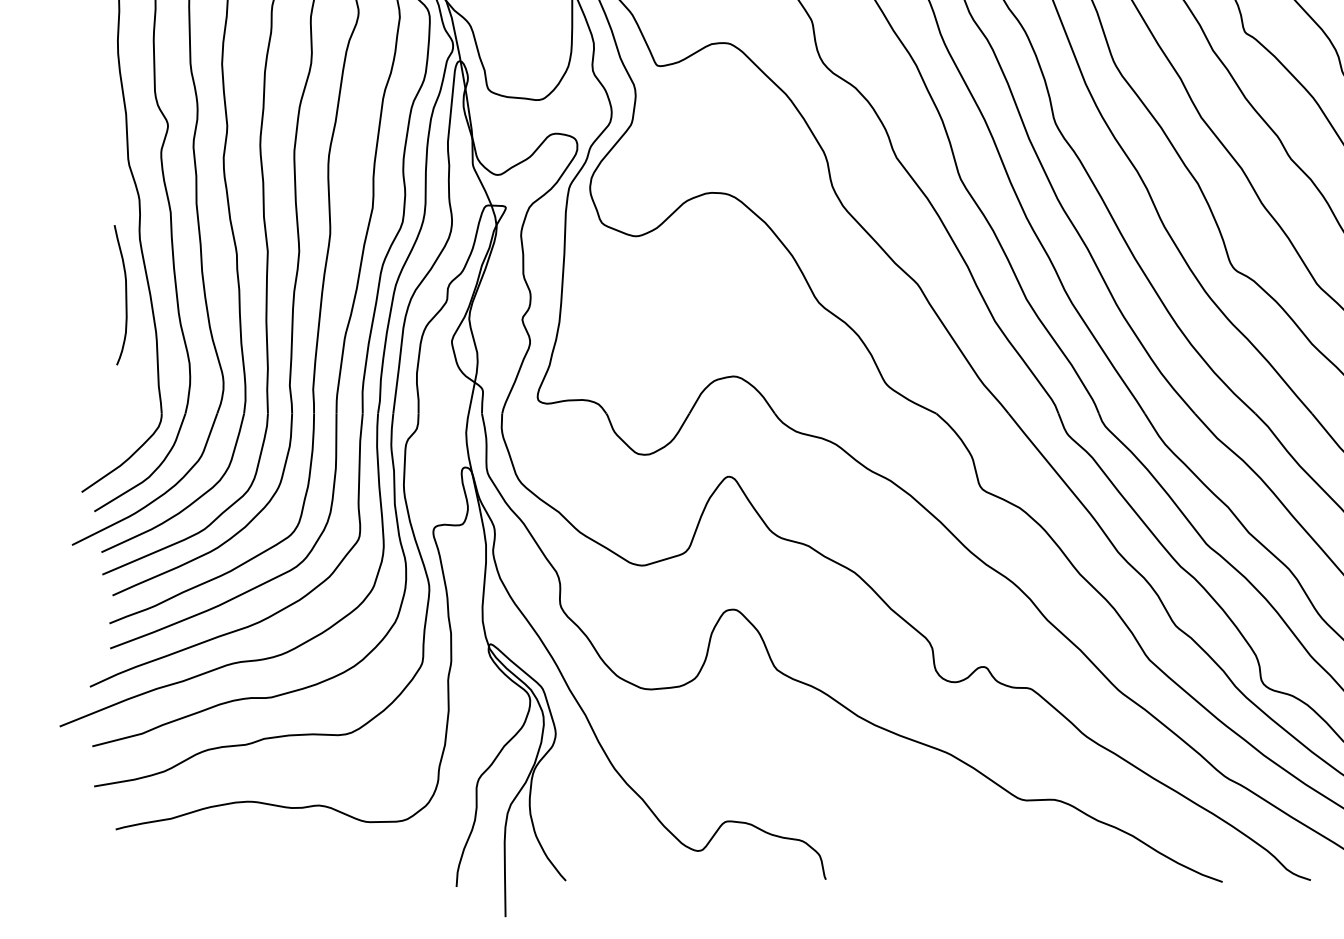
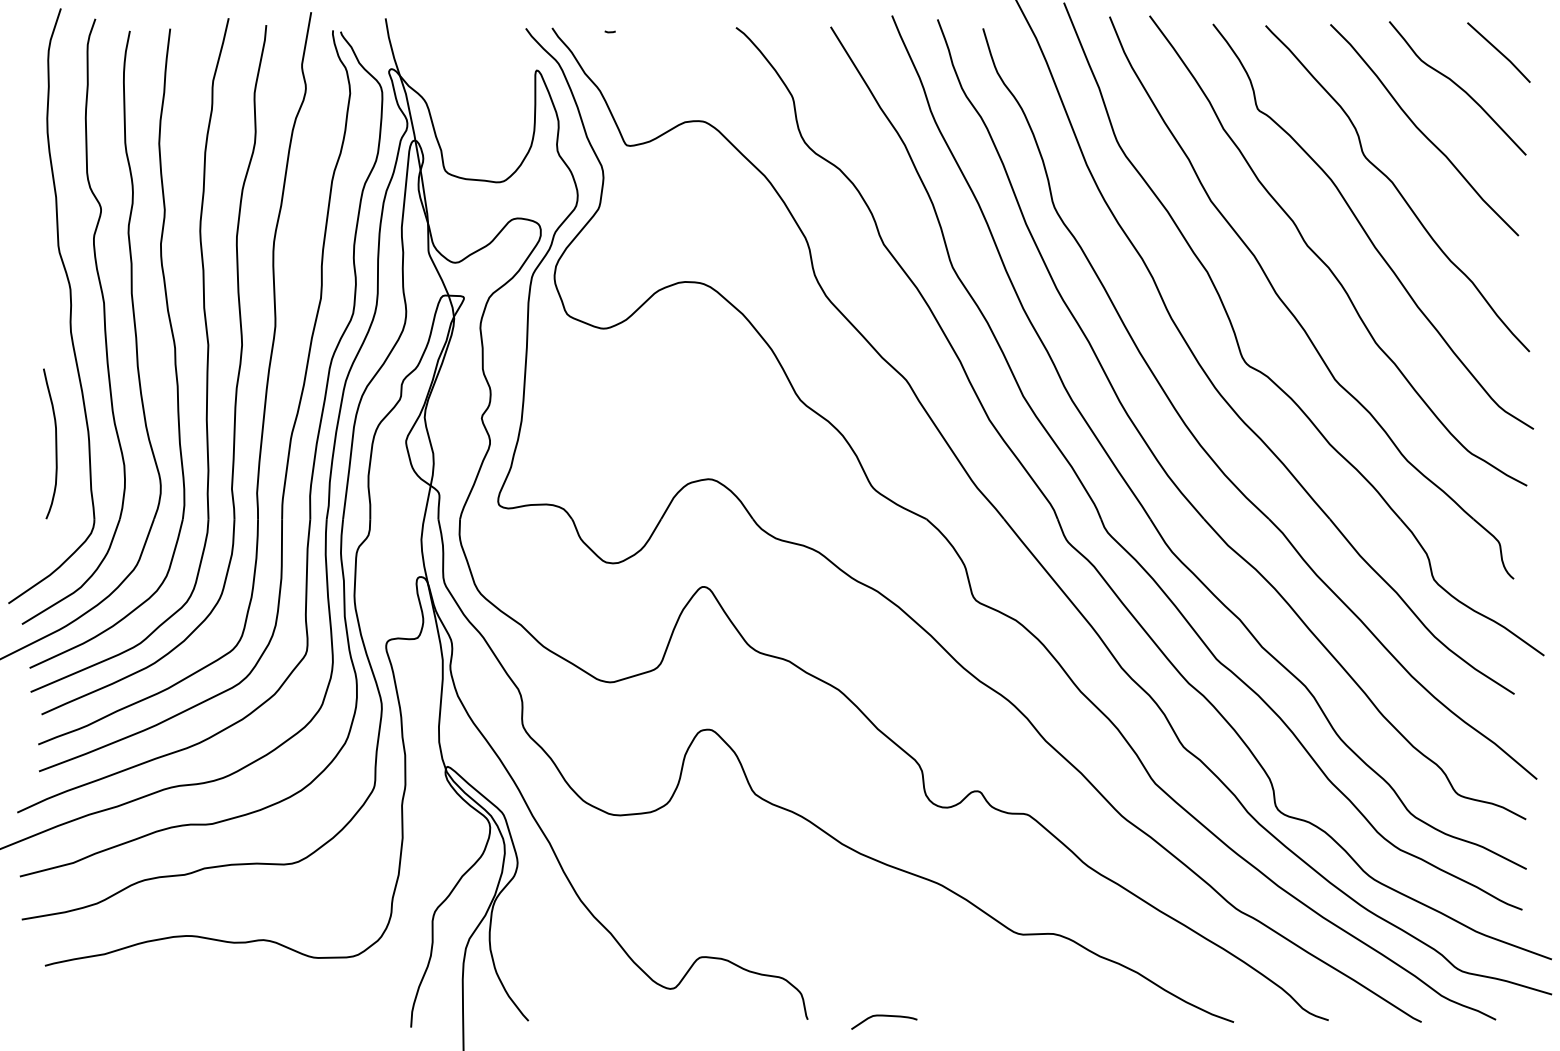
curve: (125, 294) -> (55, 443), moved
curve: (897, 876) -> (884, 1016), added

